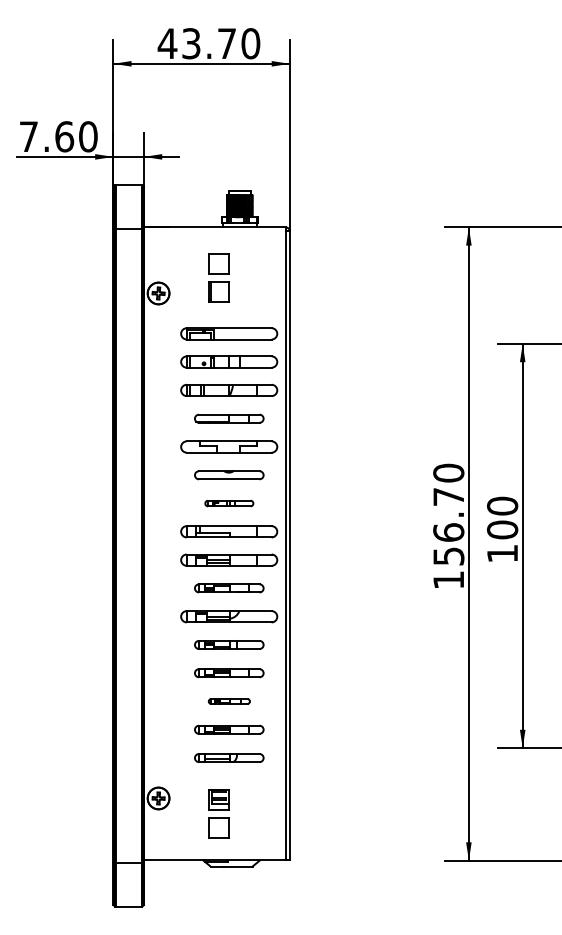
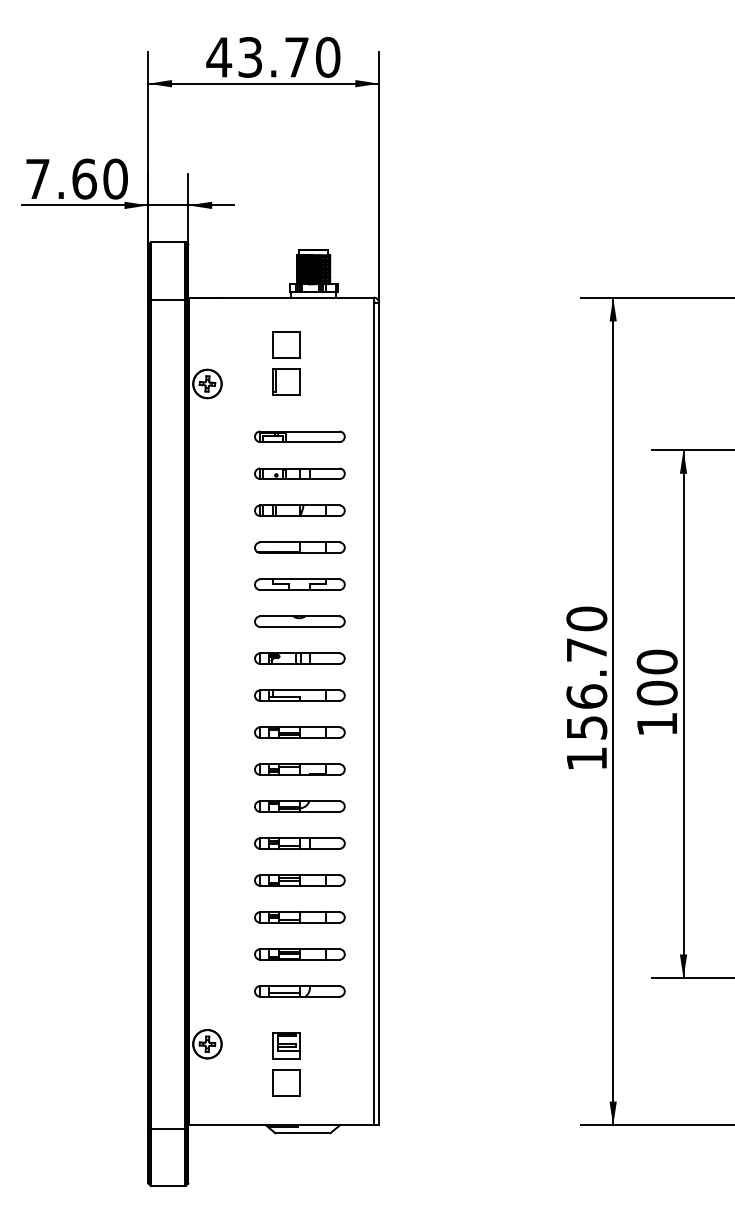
part: (229, 333) -> (300, 436), size x0.71
part: (229, 362) -> (300, 474), size x0.71
part: (229, 390) -> (300, 510), size x0.71
part: (229, 446) -> (300, 584), size x0.71
part: (229, 503) -> (300, 658), size x1.43
part: (229, 531) -> (300, 695), size x0.71
part: (229, 559) -> (300, 731), size x0.71
part: (229, 616) -> (300, 806), size x0.71
part: (229, 701) -> (300, 917), size x1.67

